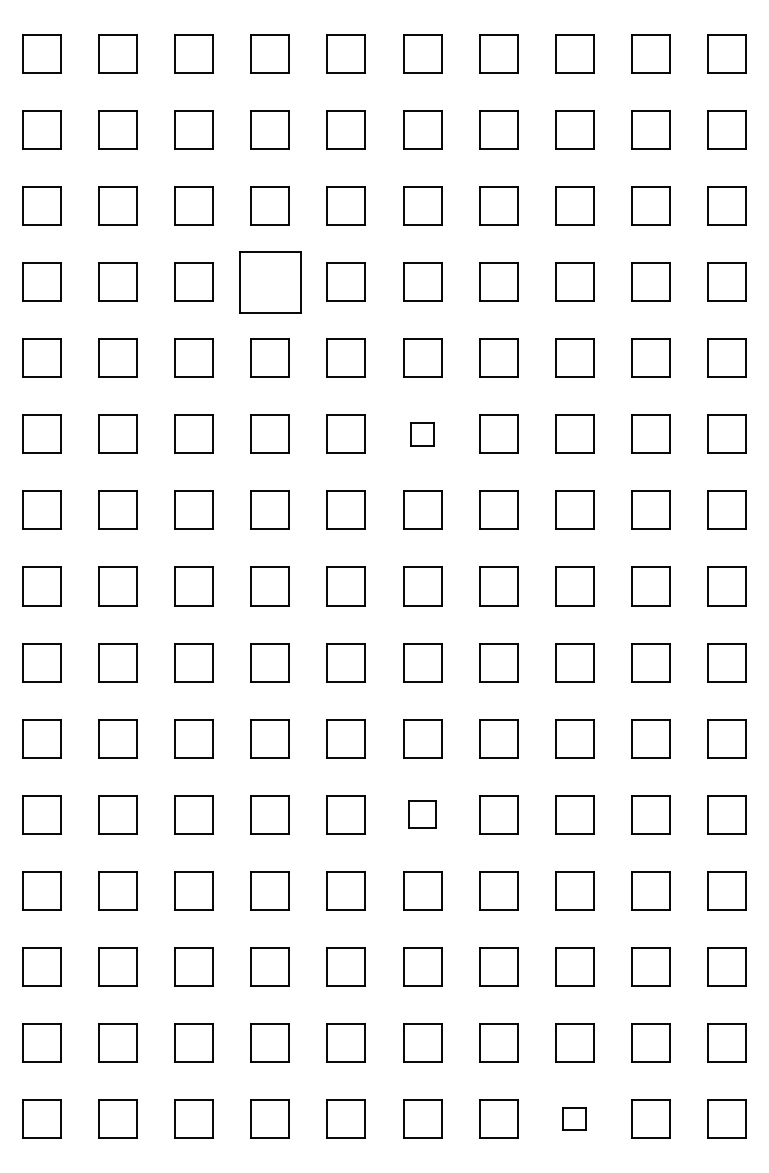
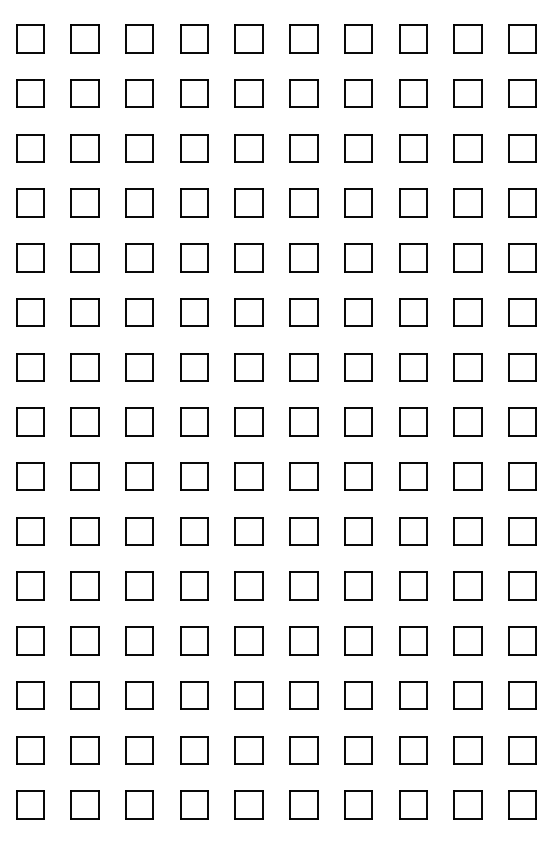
part: (270, 281) -> (194, 202), size x0.62
part: (422, 434) -> (303, 312), size x1.67
part: (422, 813) -> (303, 585), size x1.43
part: (574, 1118) -> (413, 804), size x1.67

